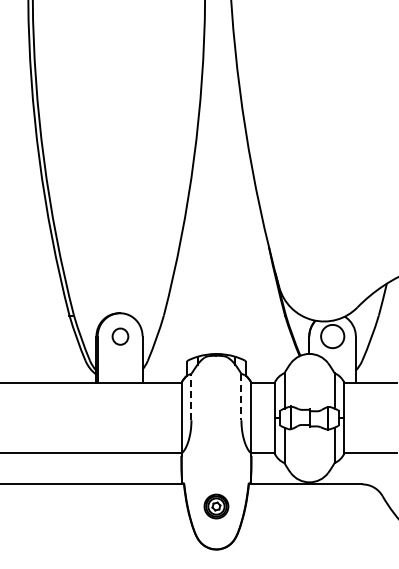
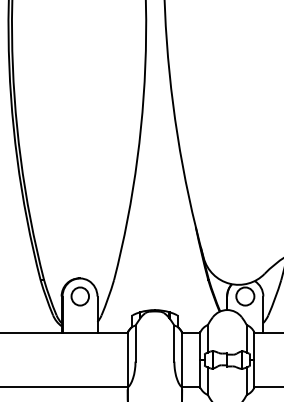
part: (120, 336) -> (80, 296), size x1.43
line: (191, 396) -> (135, 343), dashed -> solid
line: (241, 397) -> (174, 343), dashed -> solid

